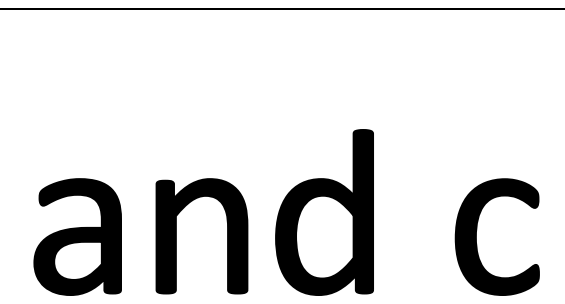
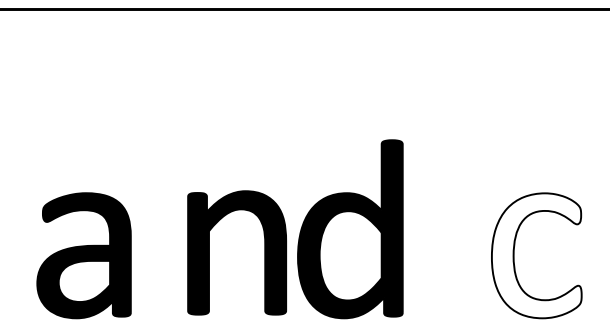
part: (176, 235) -> (209, 252), moved
fill: (497, 236) -> (536, 255), removed

